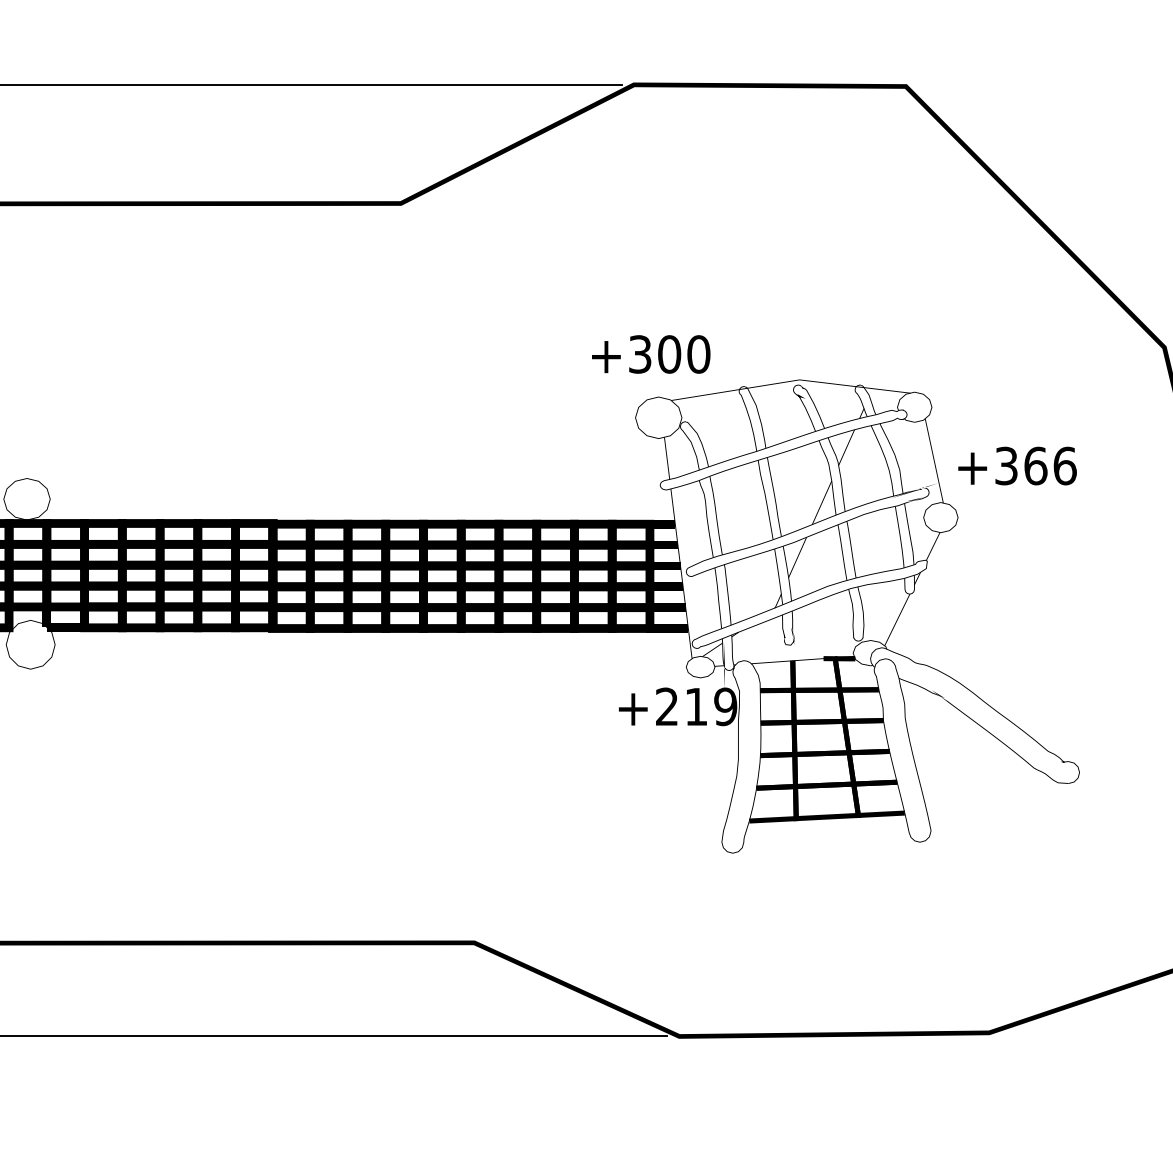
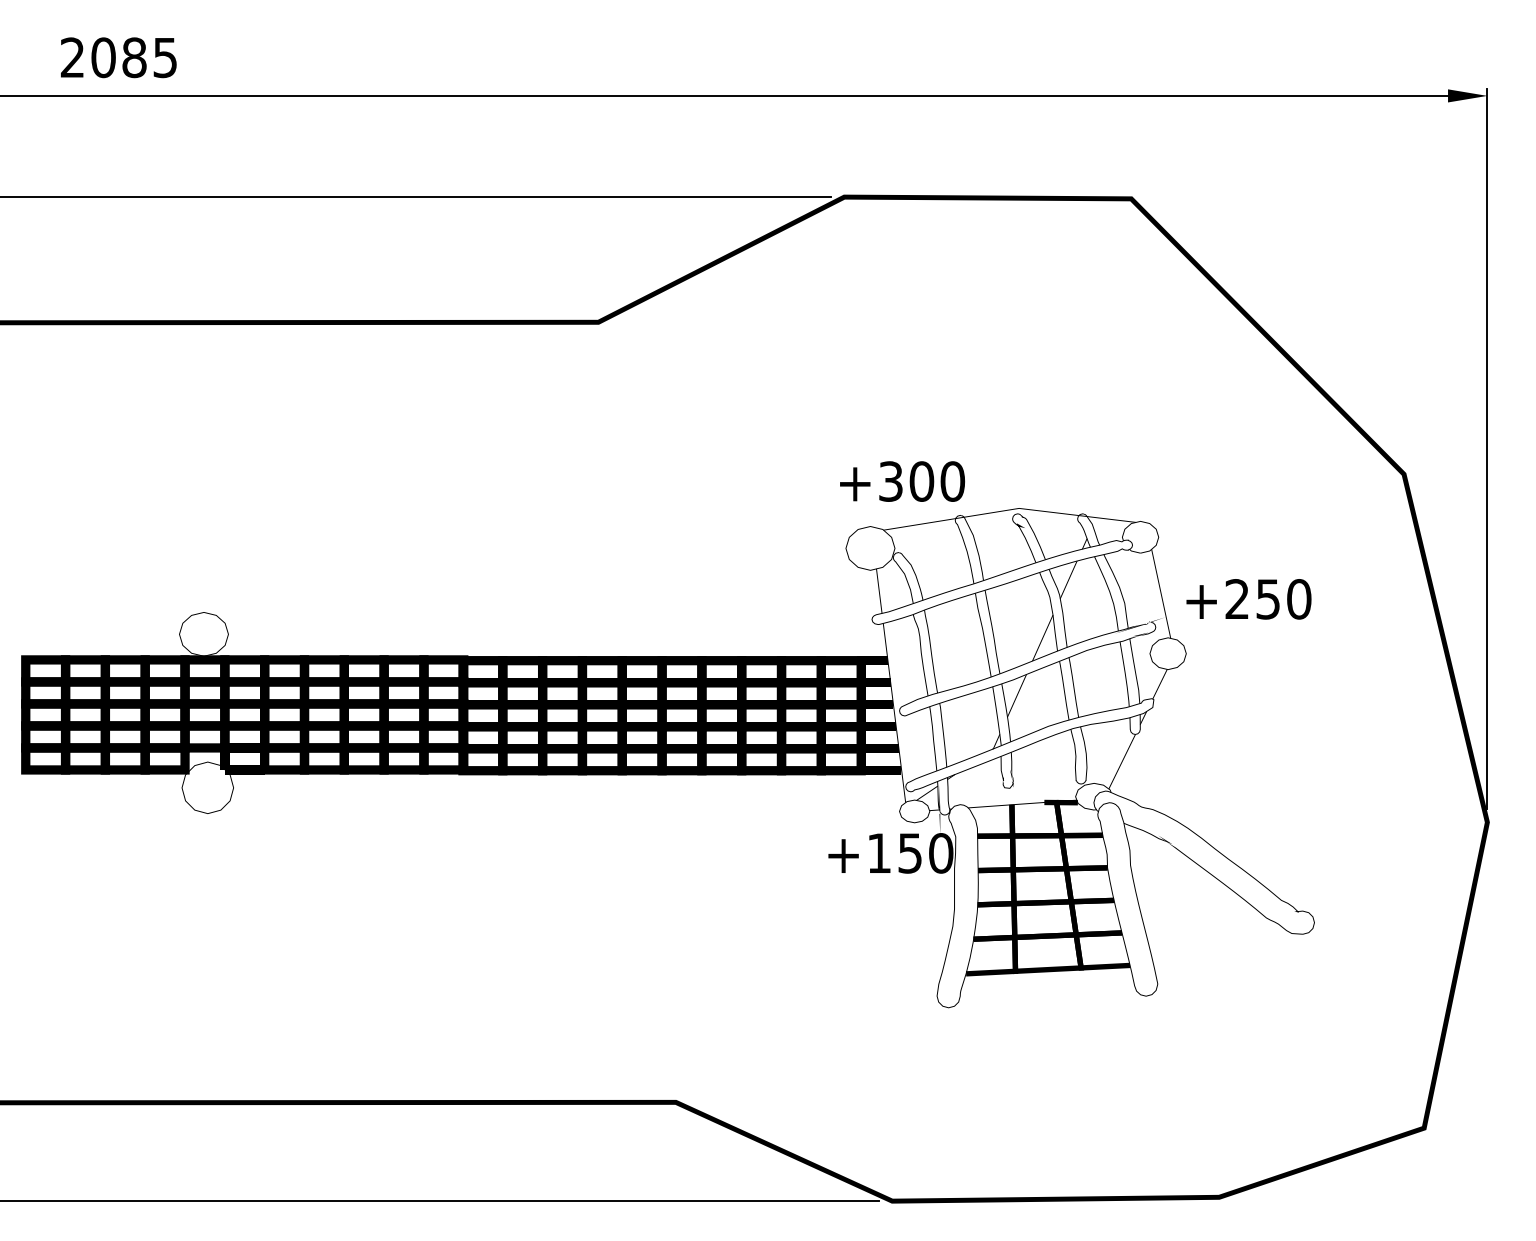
text: (651, 354) -> (902, 481), moved
text: (1035, 466) -> (1268, 599), +366 -> +250
text: (696, 706) -> (910, 853), +219 -> +150

